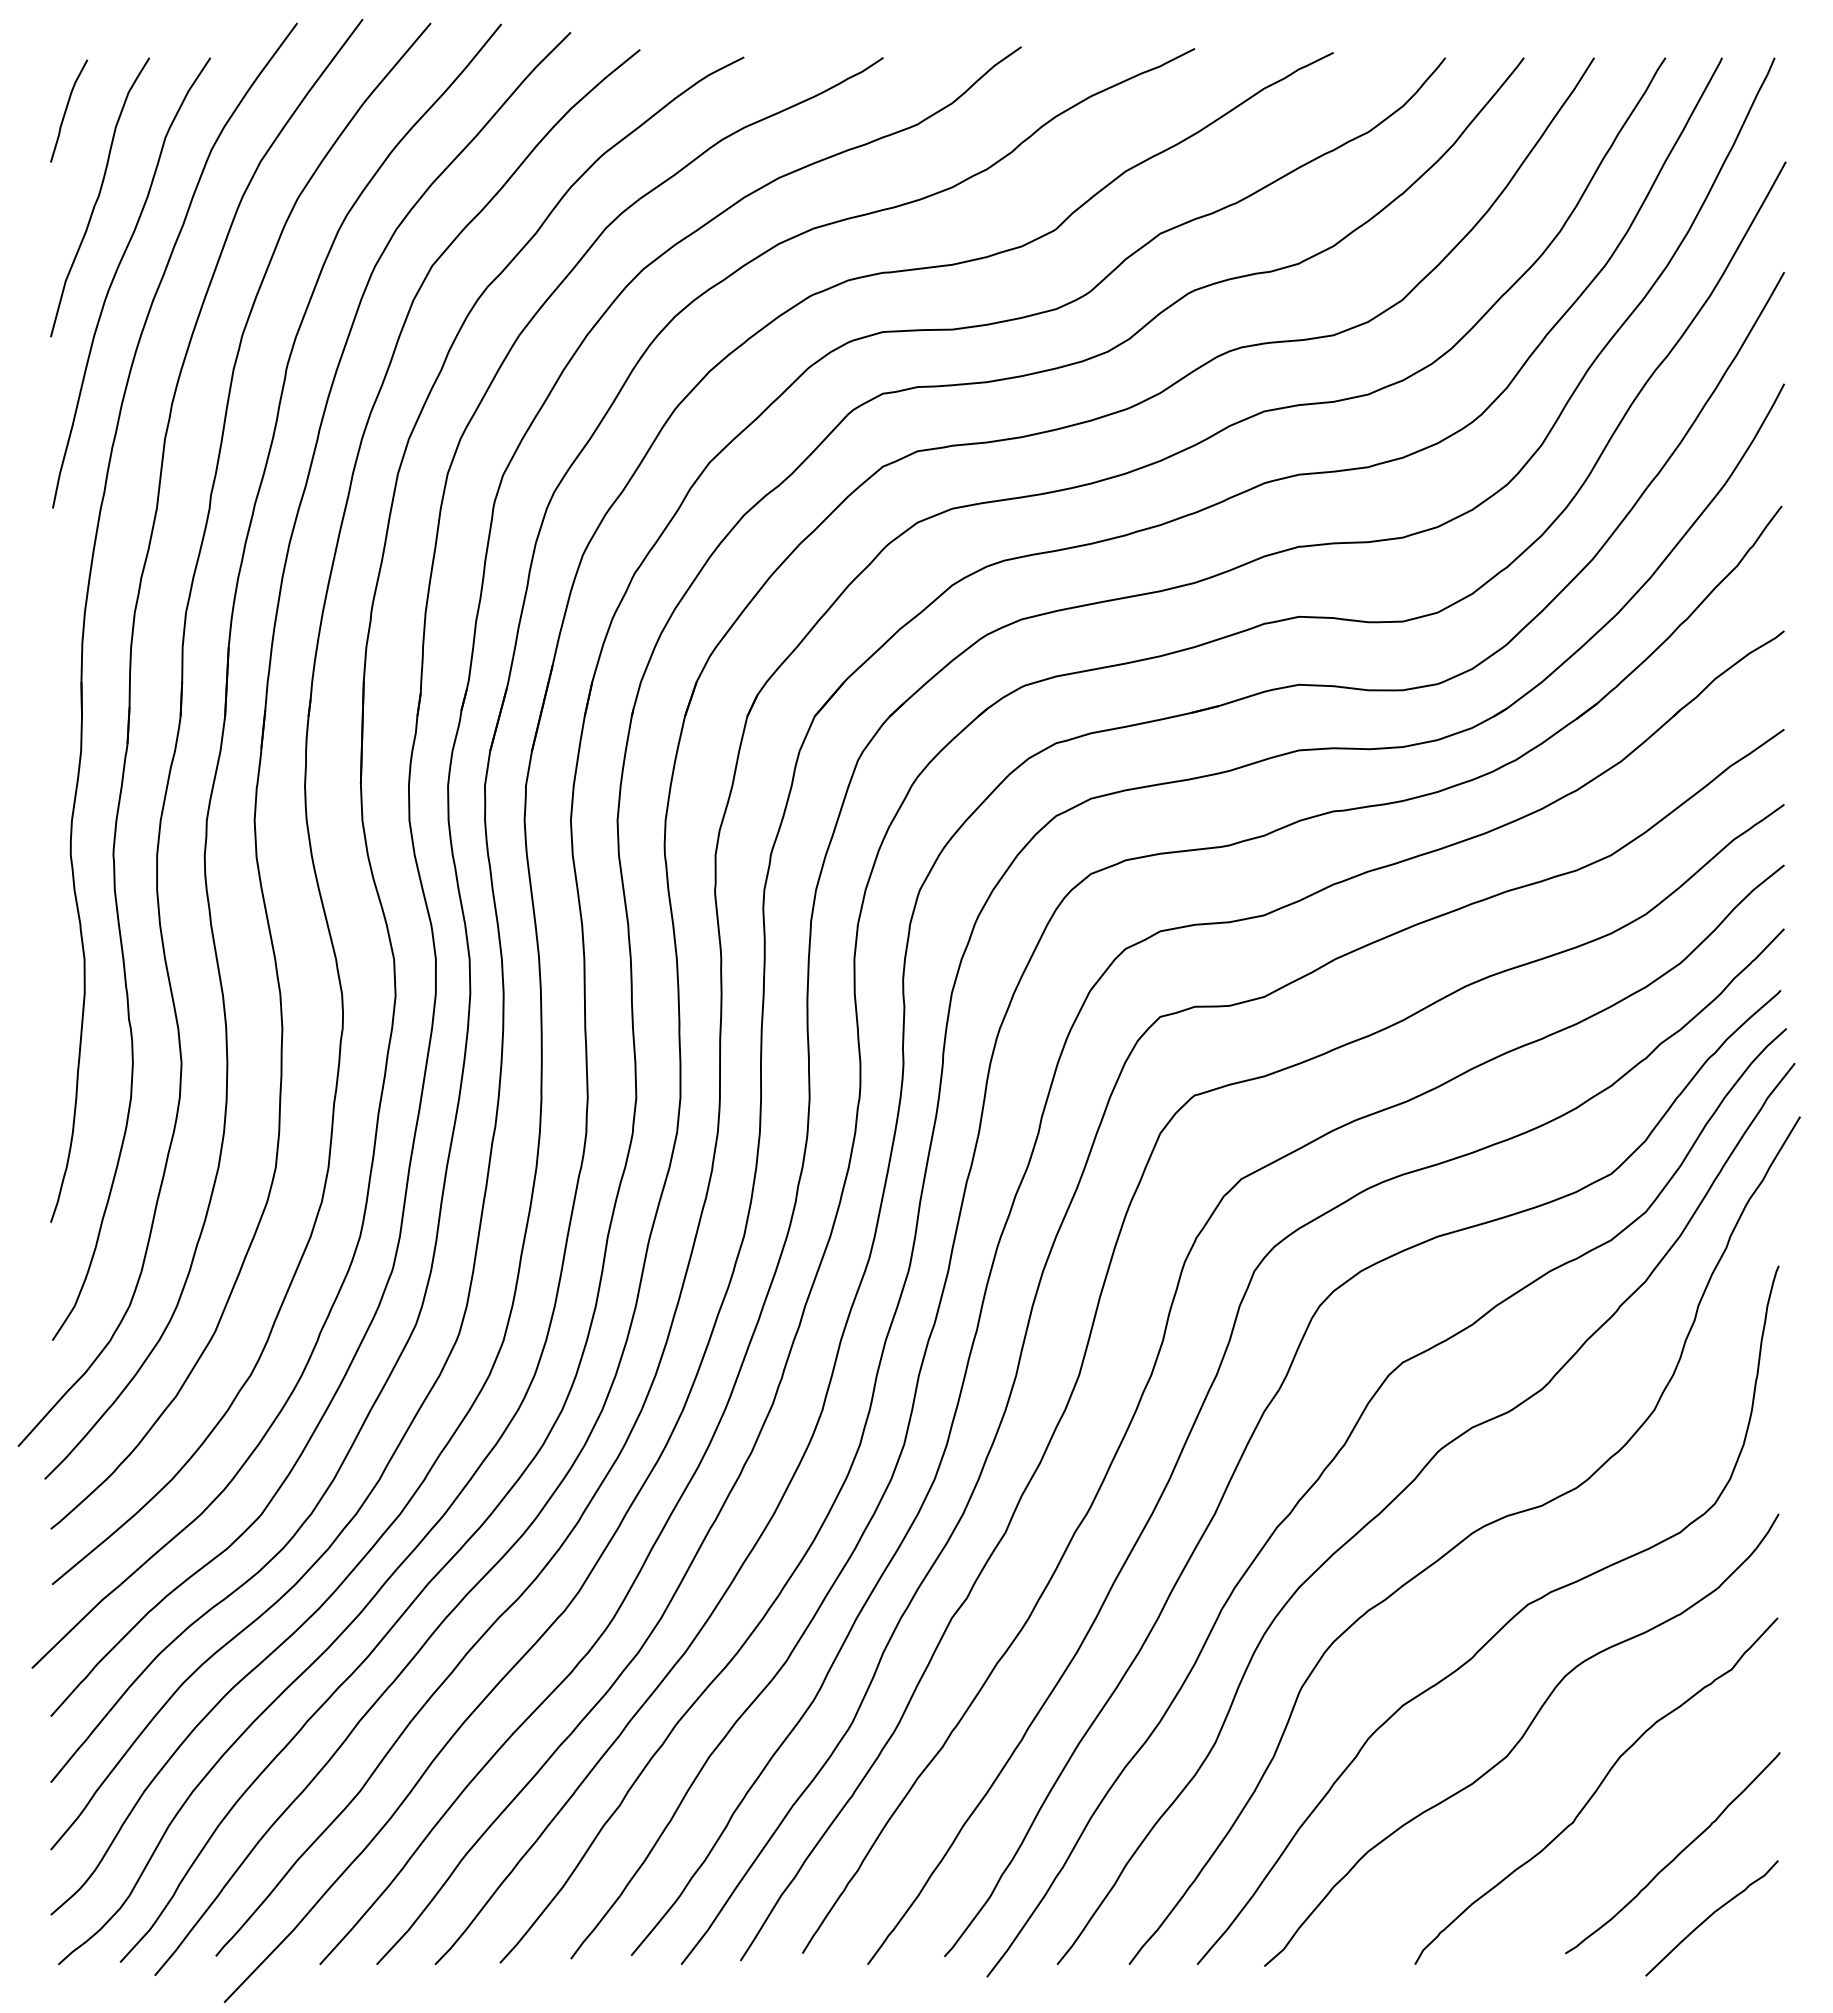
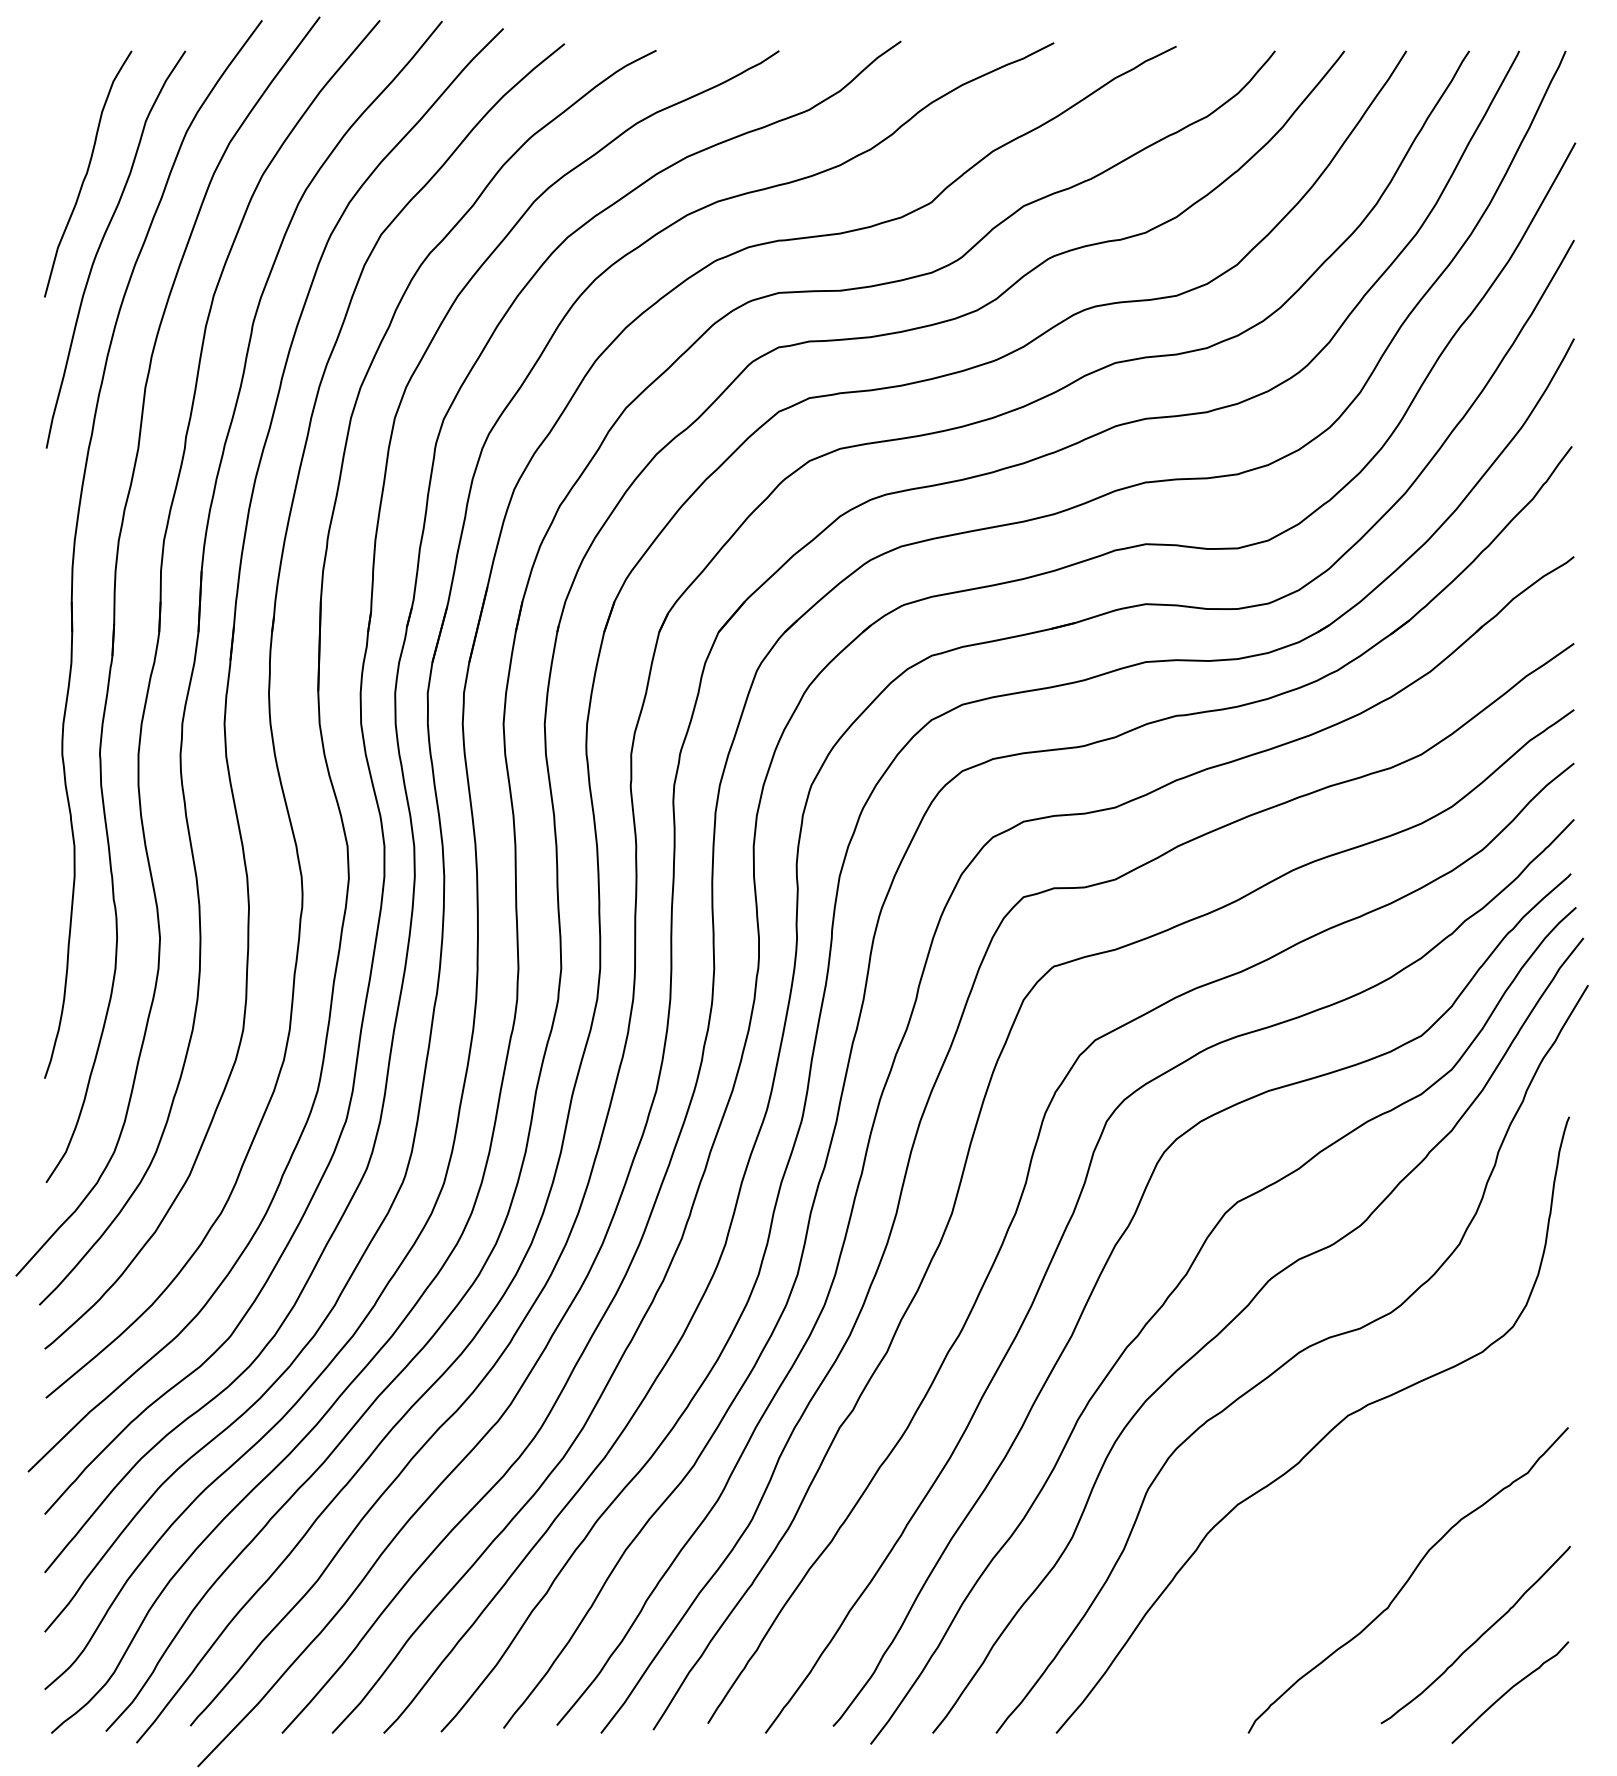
curve: (67, 109) -> (59, 96), removed
curve: (1521, 1739) -> (1342, 1534), removed

